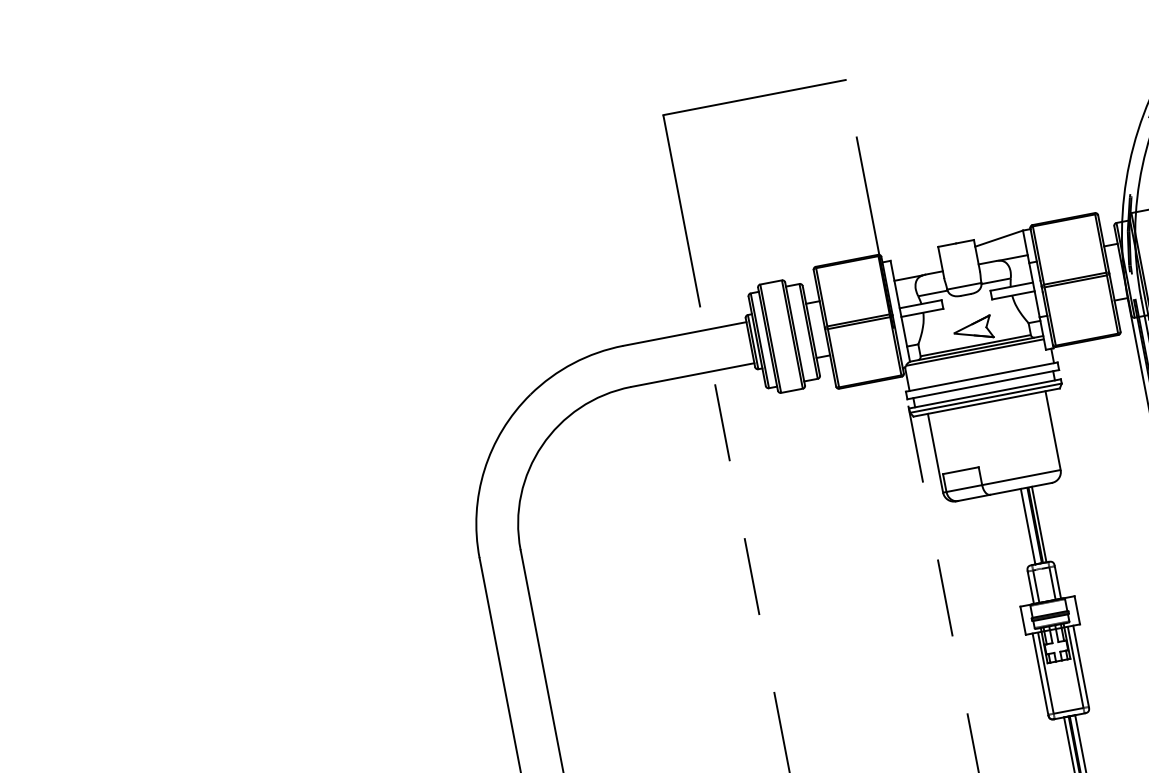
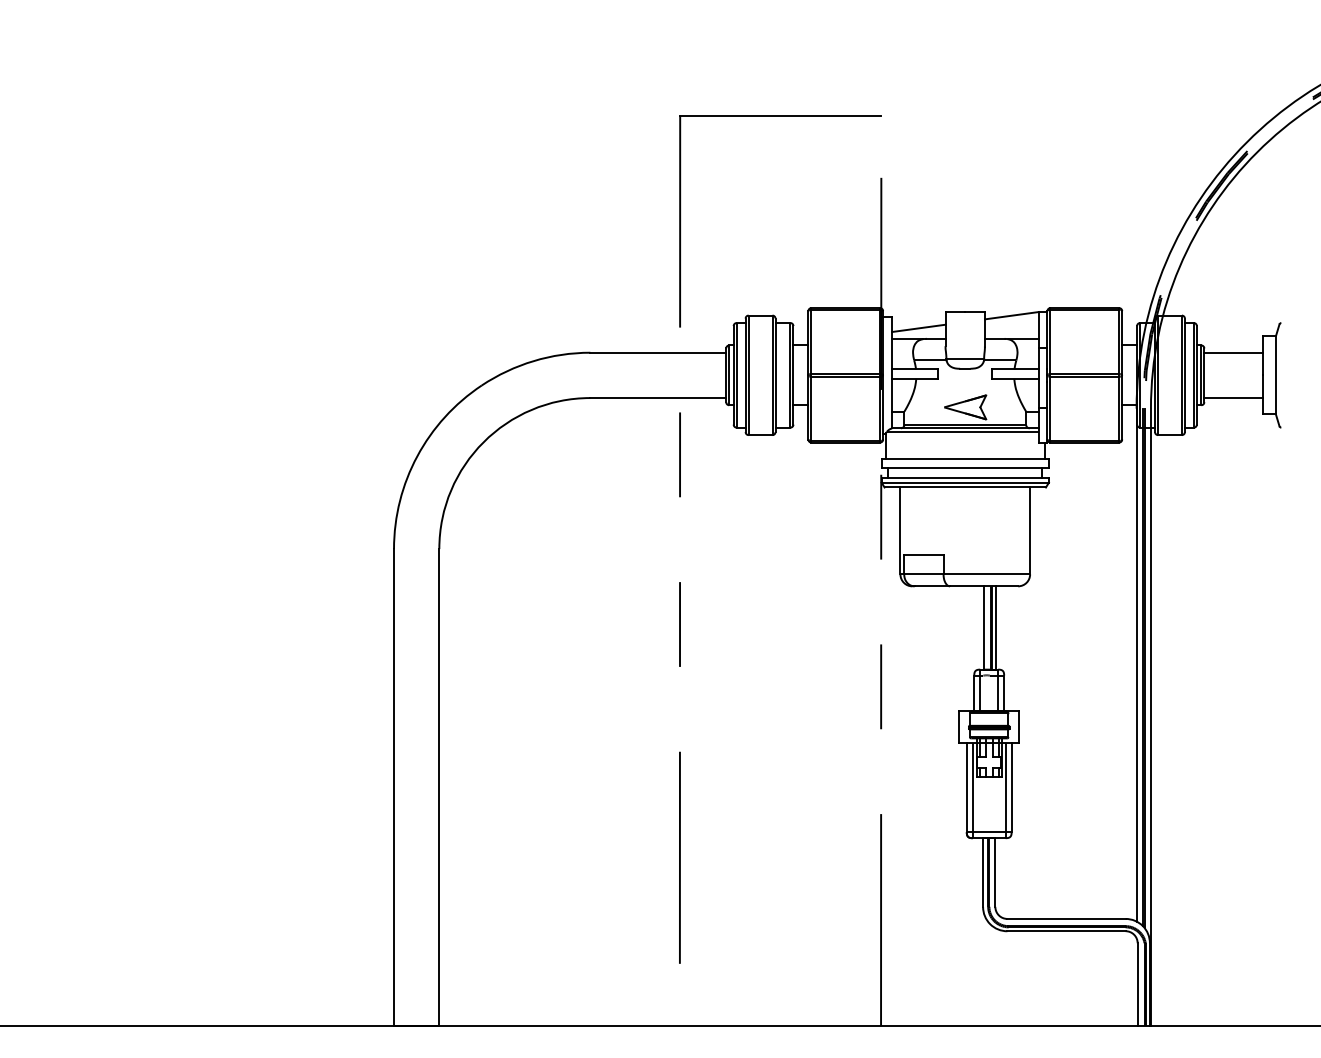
line: (916, 266) -> (918, 328), added

